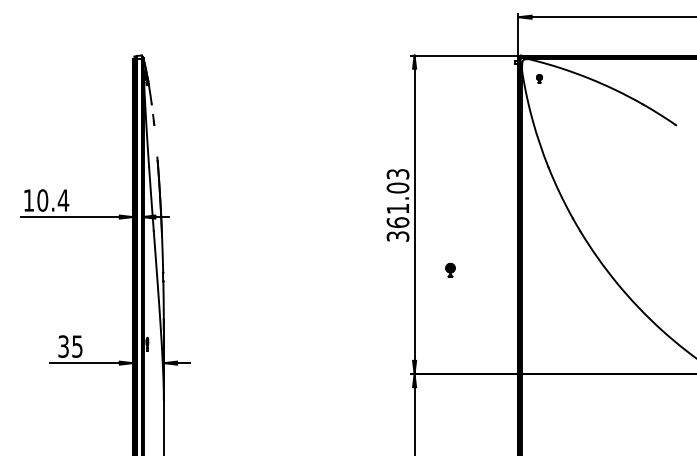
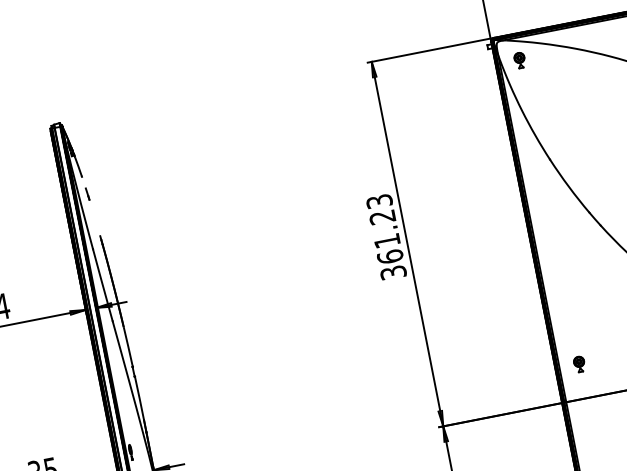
part: (539, 78) -> (519, 60), size x1.67
text: (397, 187) -> (381, 216), 361.03 -> 361.23
part: (450, 269) -> (579, 363), moved

